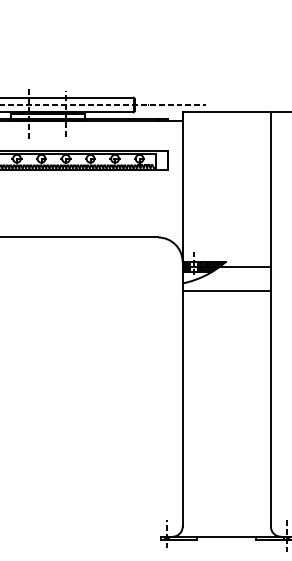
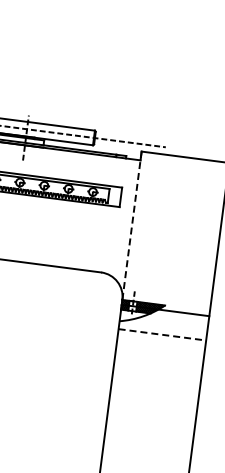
line: (182, 187) -> (131, 226), solid -> dashed
line: (227, 291) -> (163, 334), solid -> dashed

